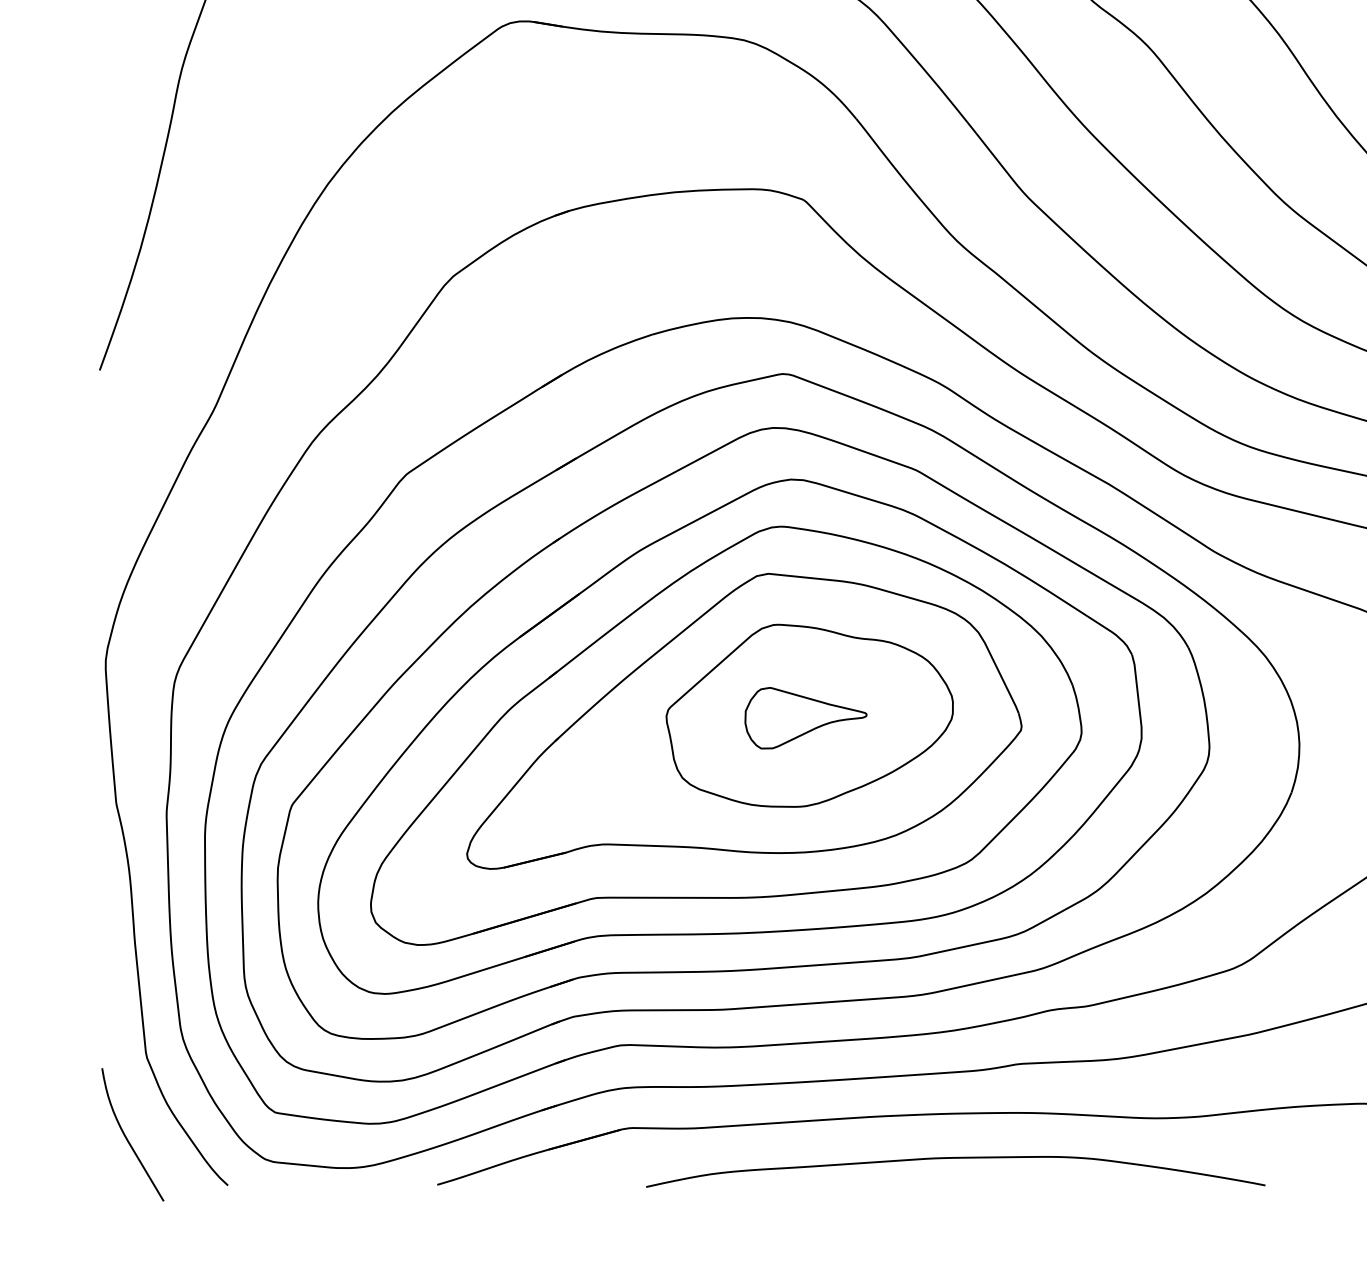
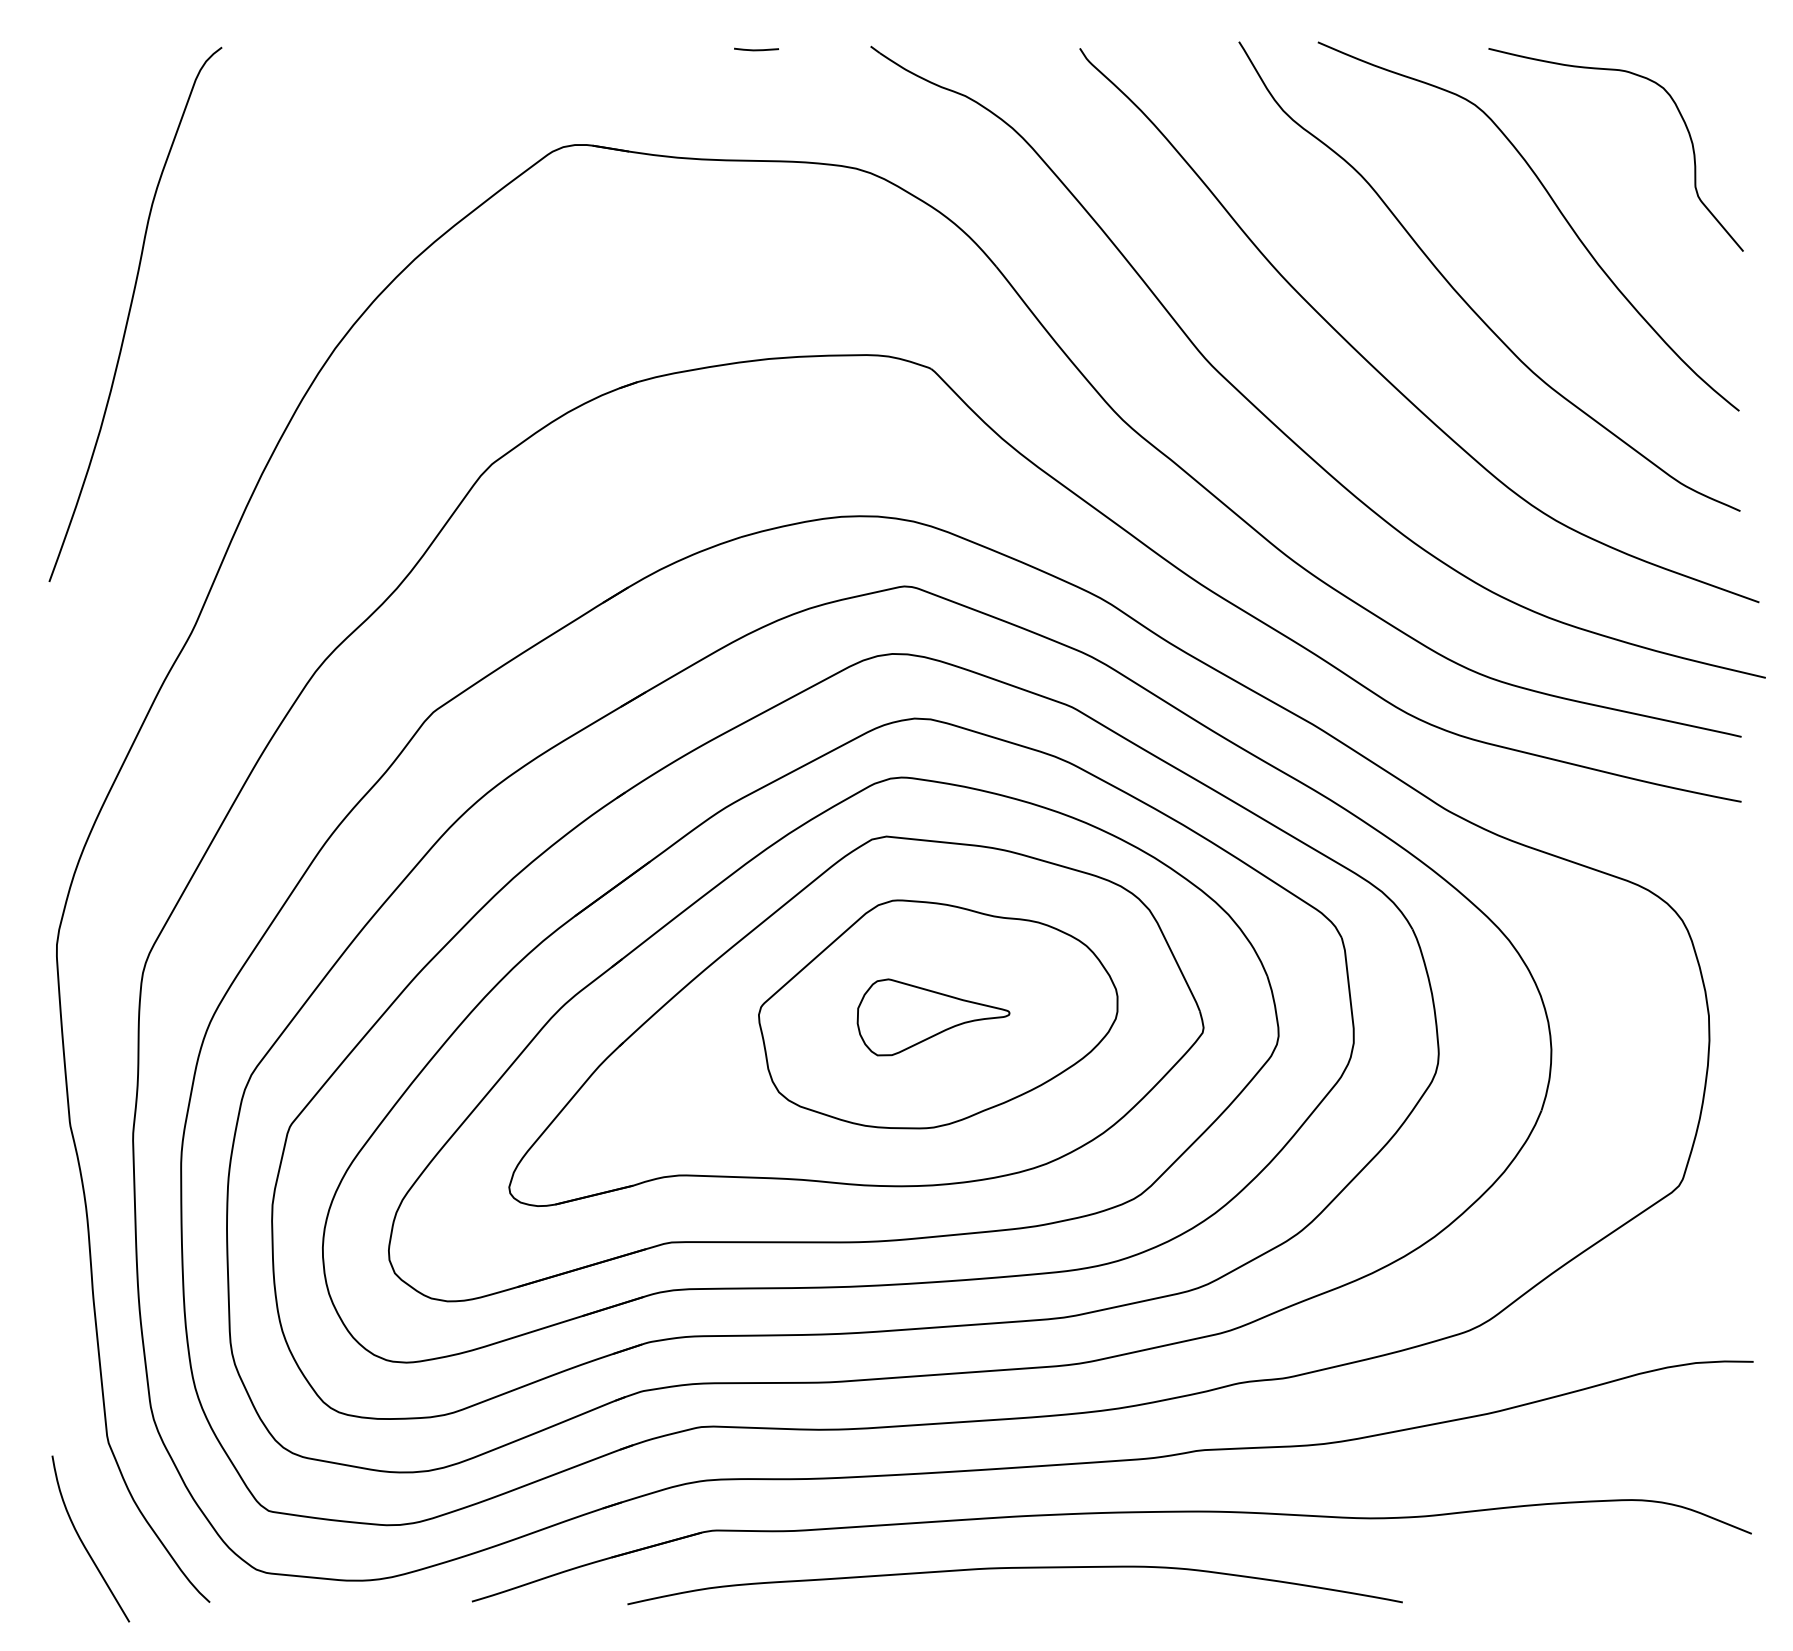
curve: (955, 1158) -> (1014, 1568), moved

